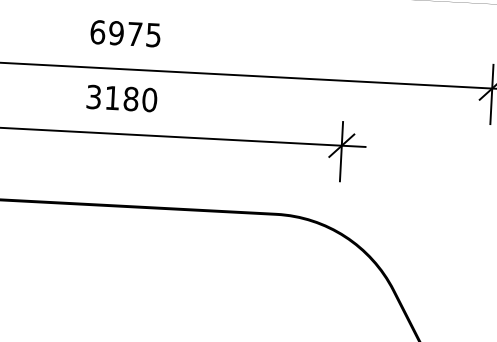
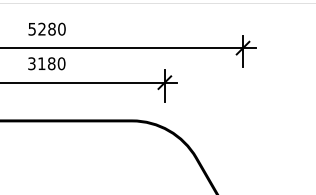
text: (124, 32) -> (46, 28), 6975 -> 5280

